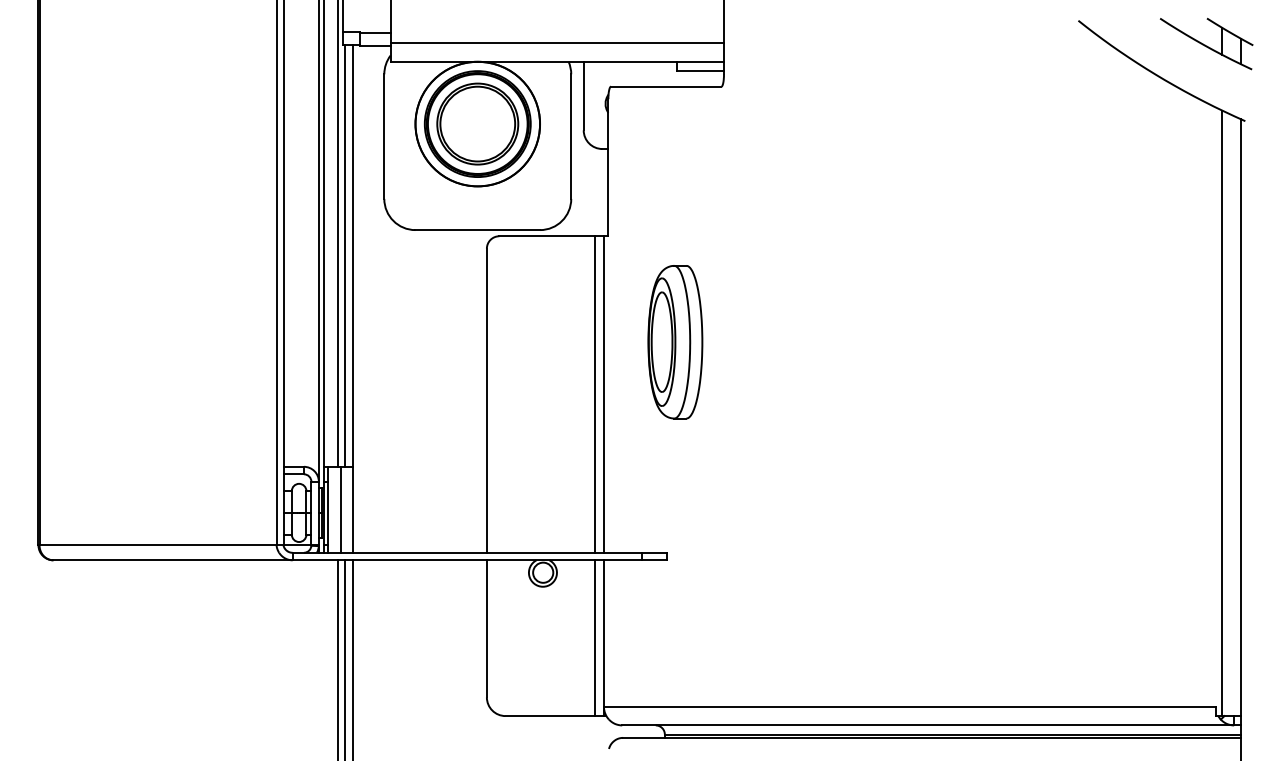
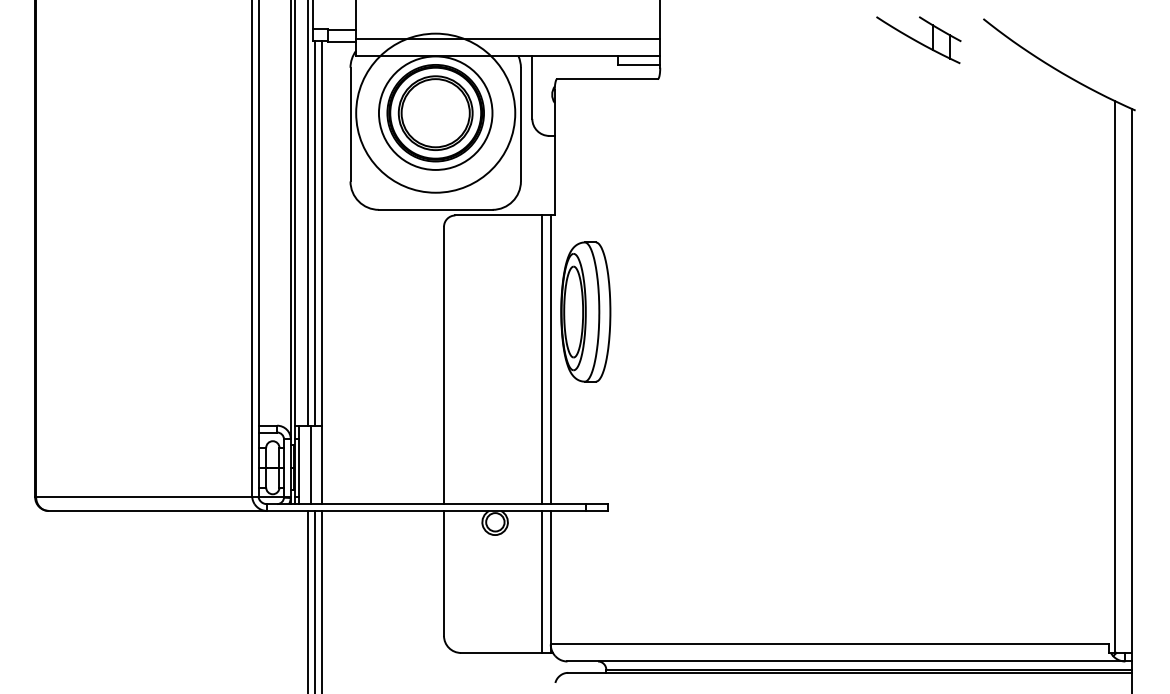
part: (1206, 43) -> (918, 39), moved
circle: (477, 123) -> (435, 112), size x1.4
part: (675, 342) -> (585, 312), moved

